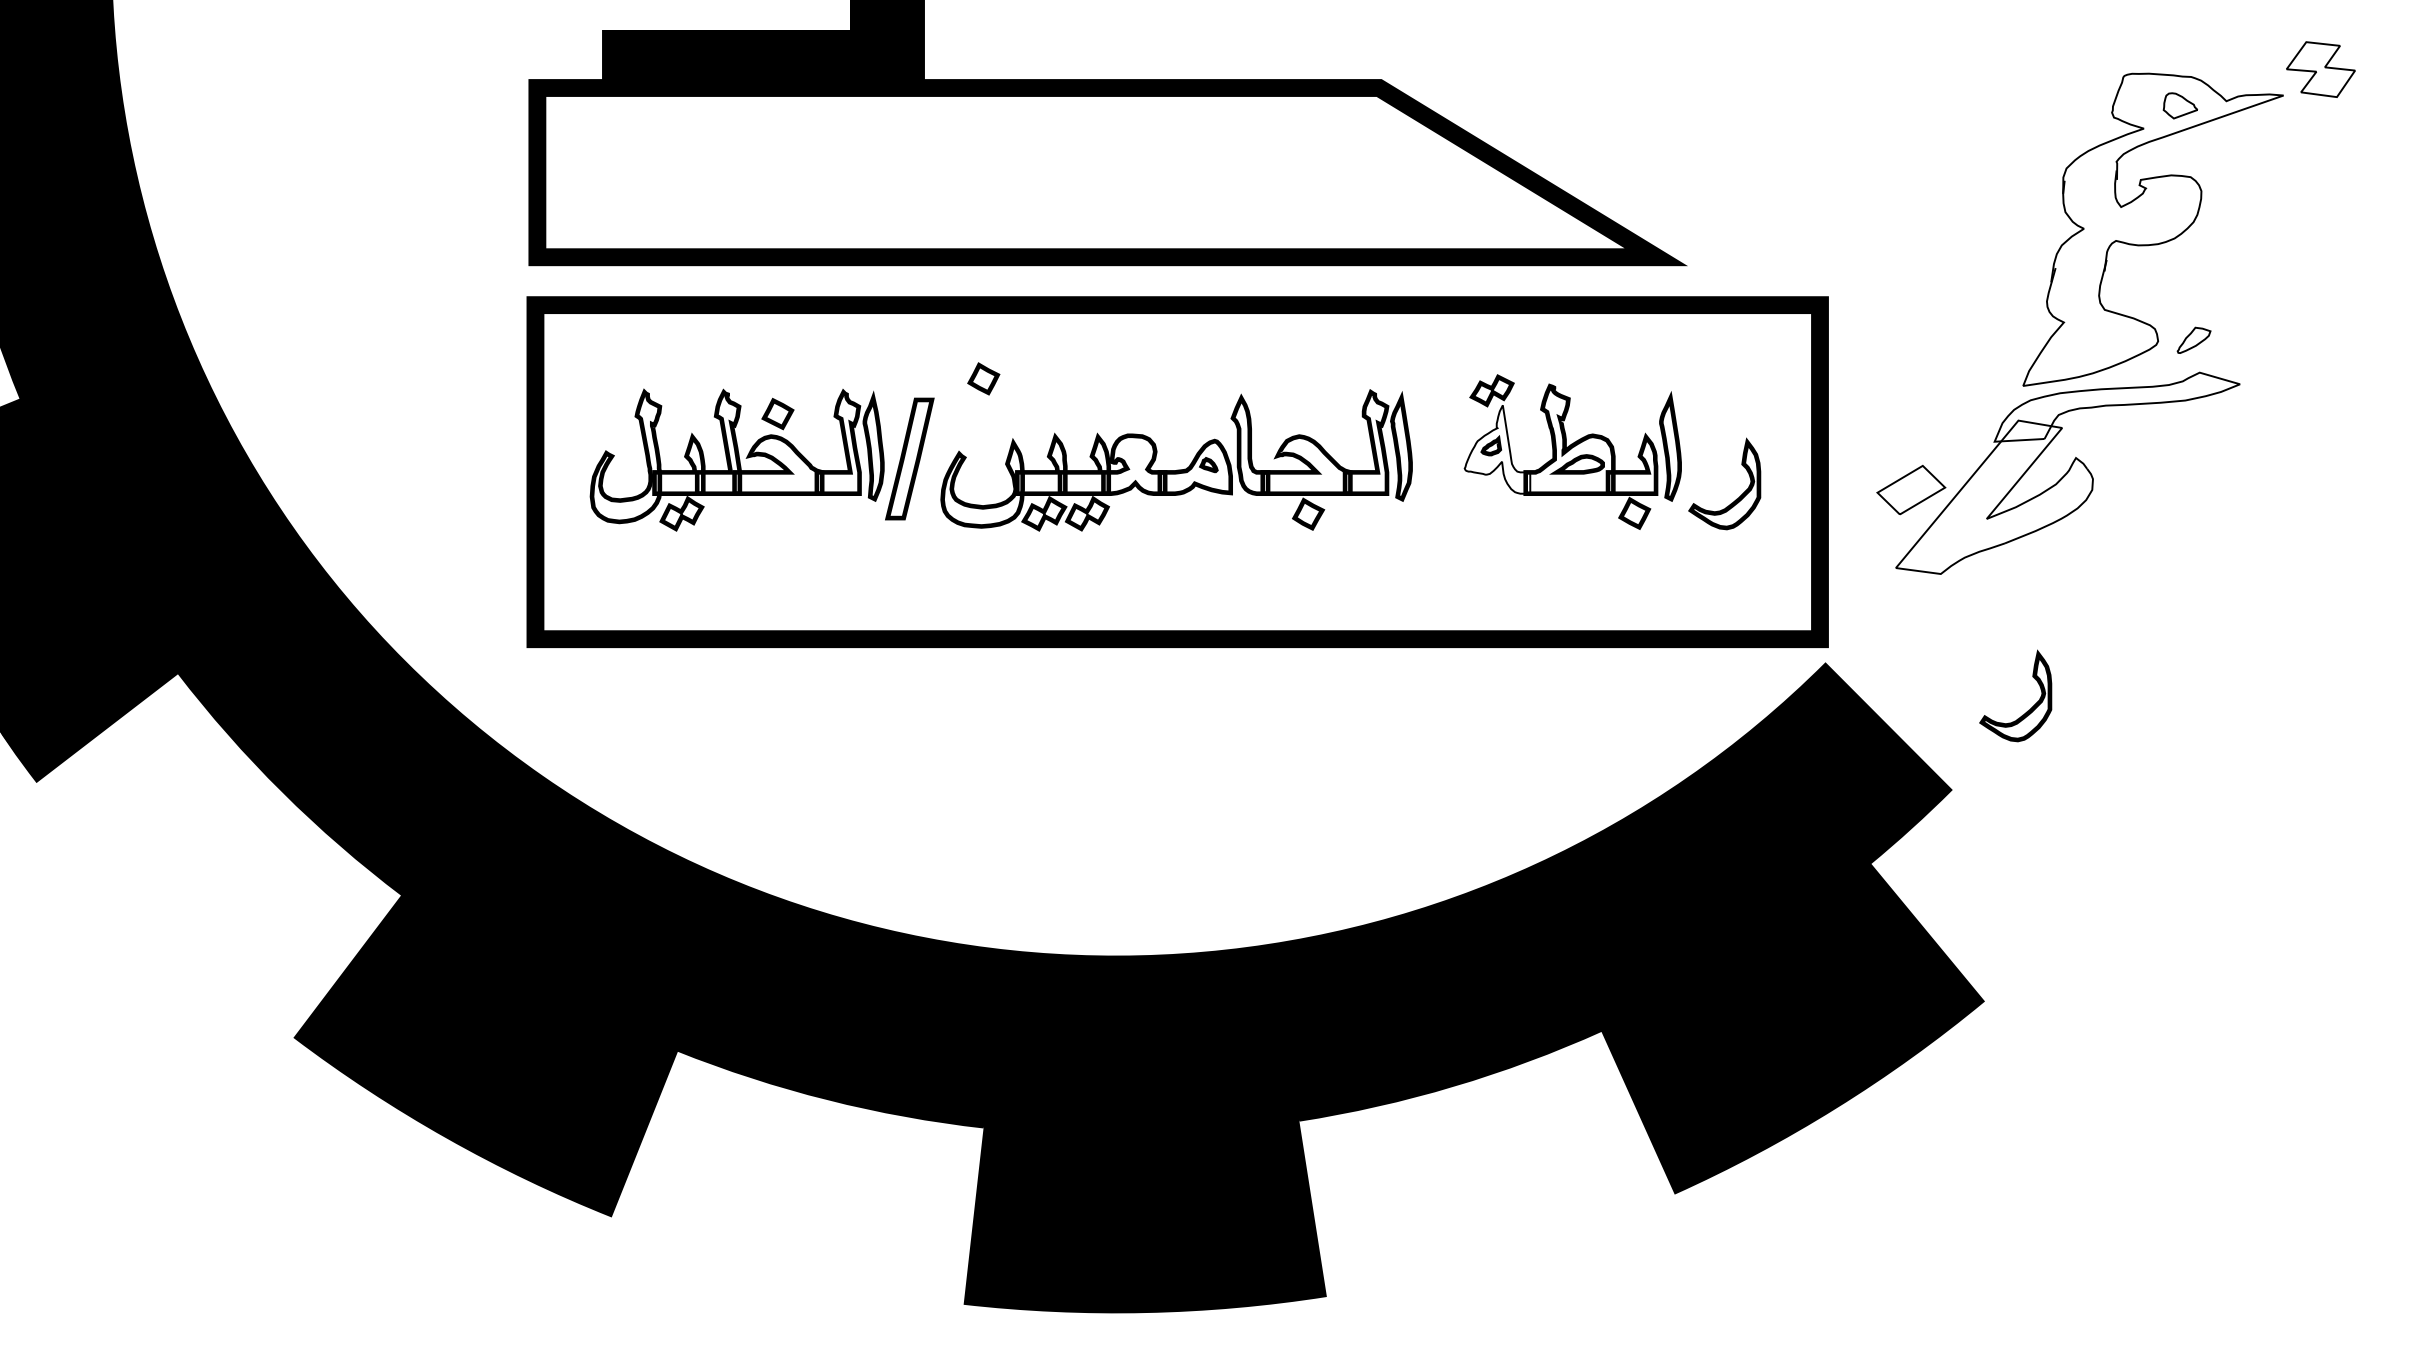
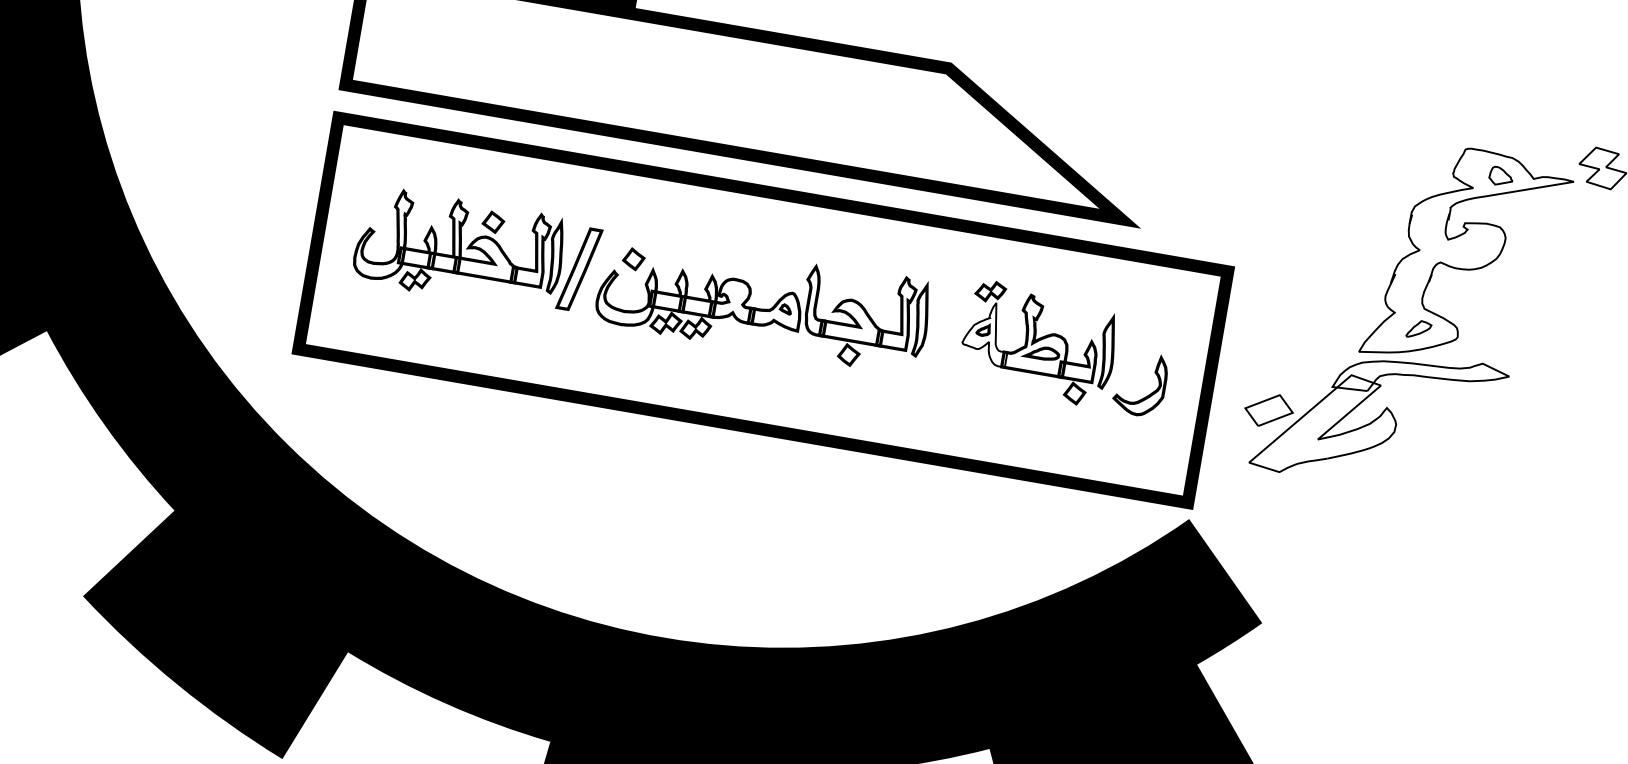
part: (2193, 339) -> (1418, 328), moved
part: (983, 378) -> (633, 258), moved
part: (2027, 710) -> (1323, 577), removed

